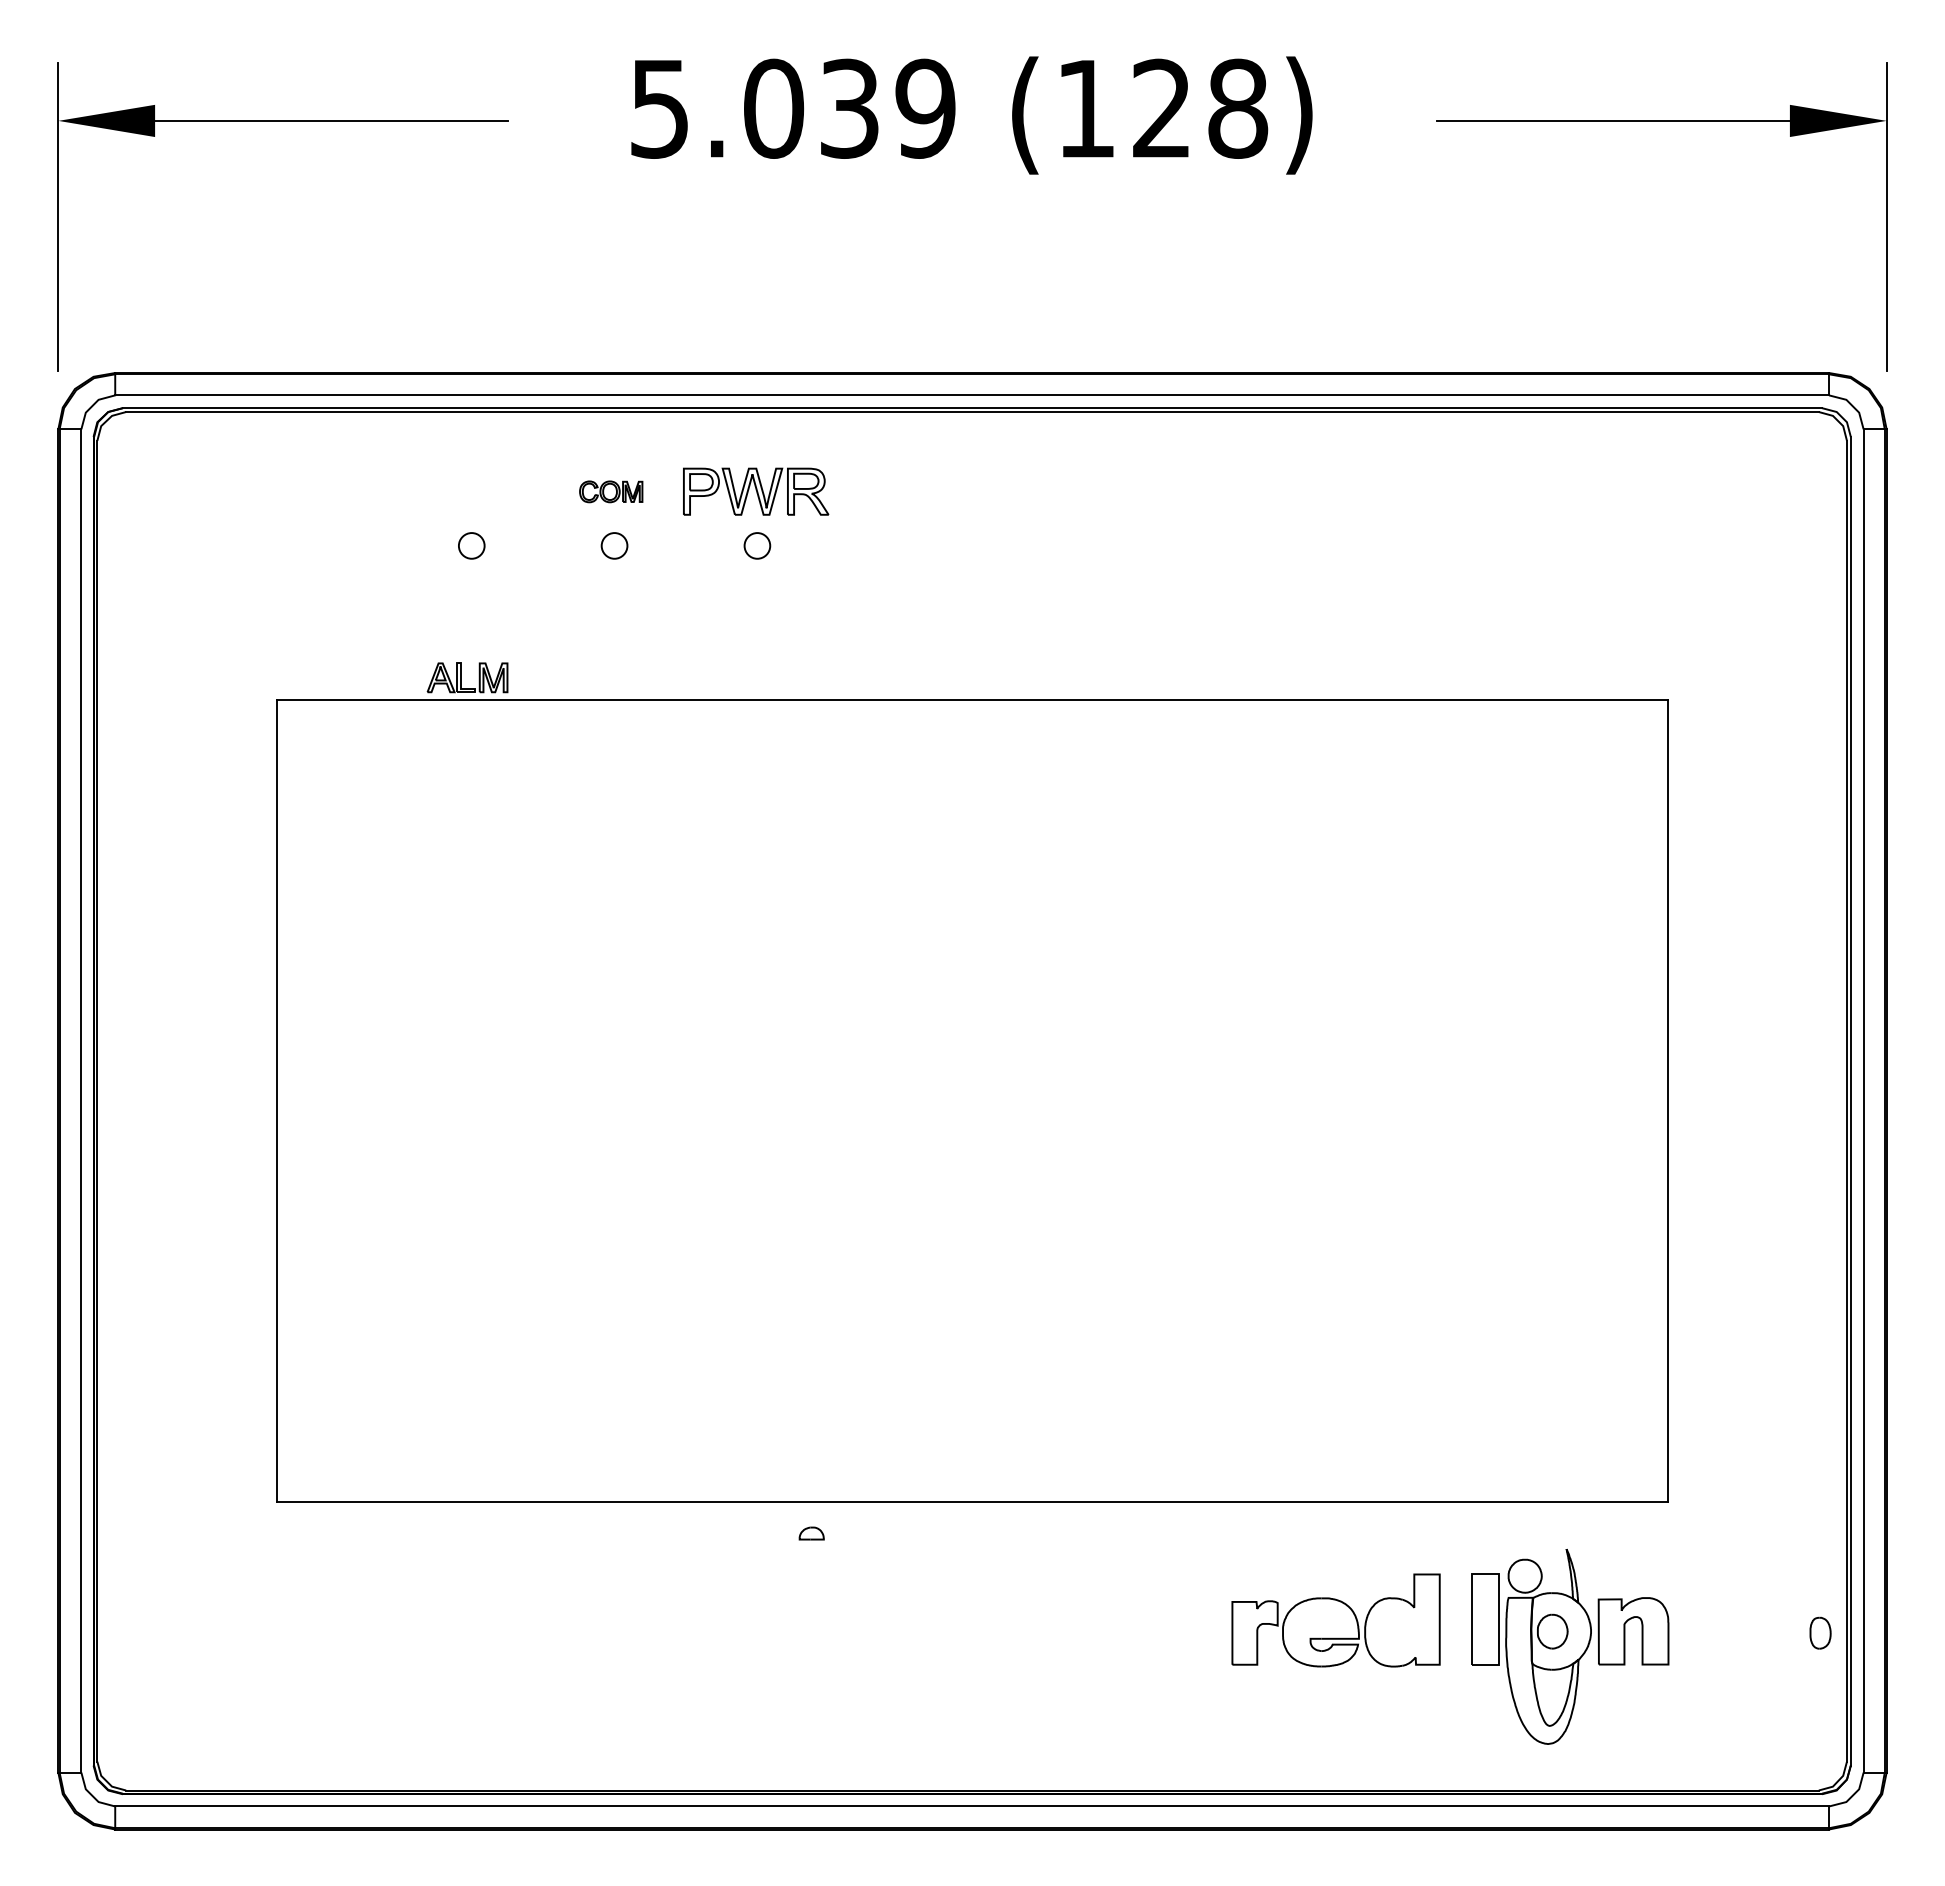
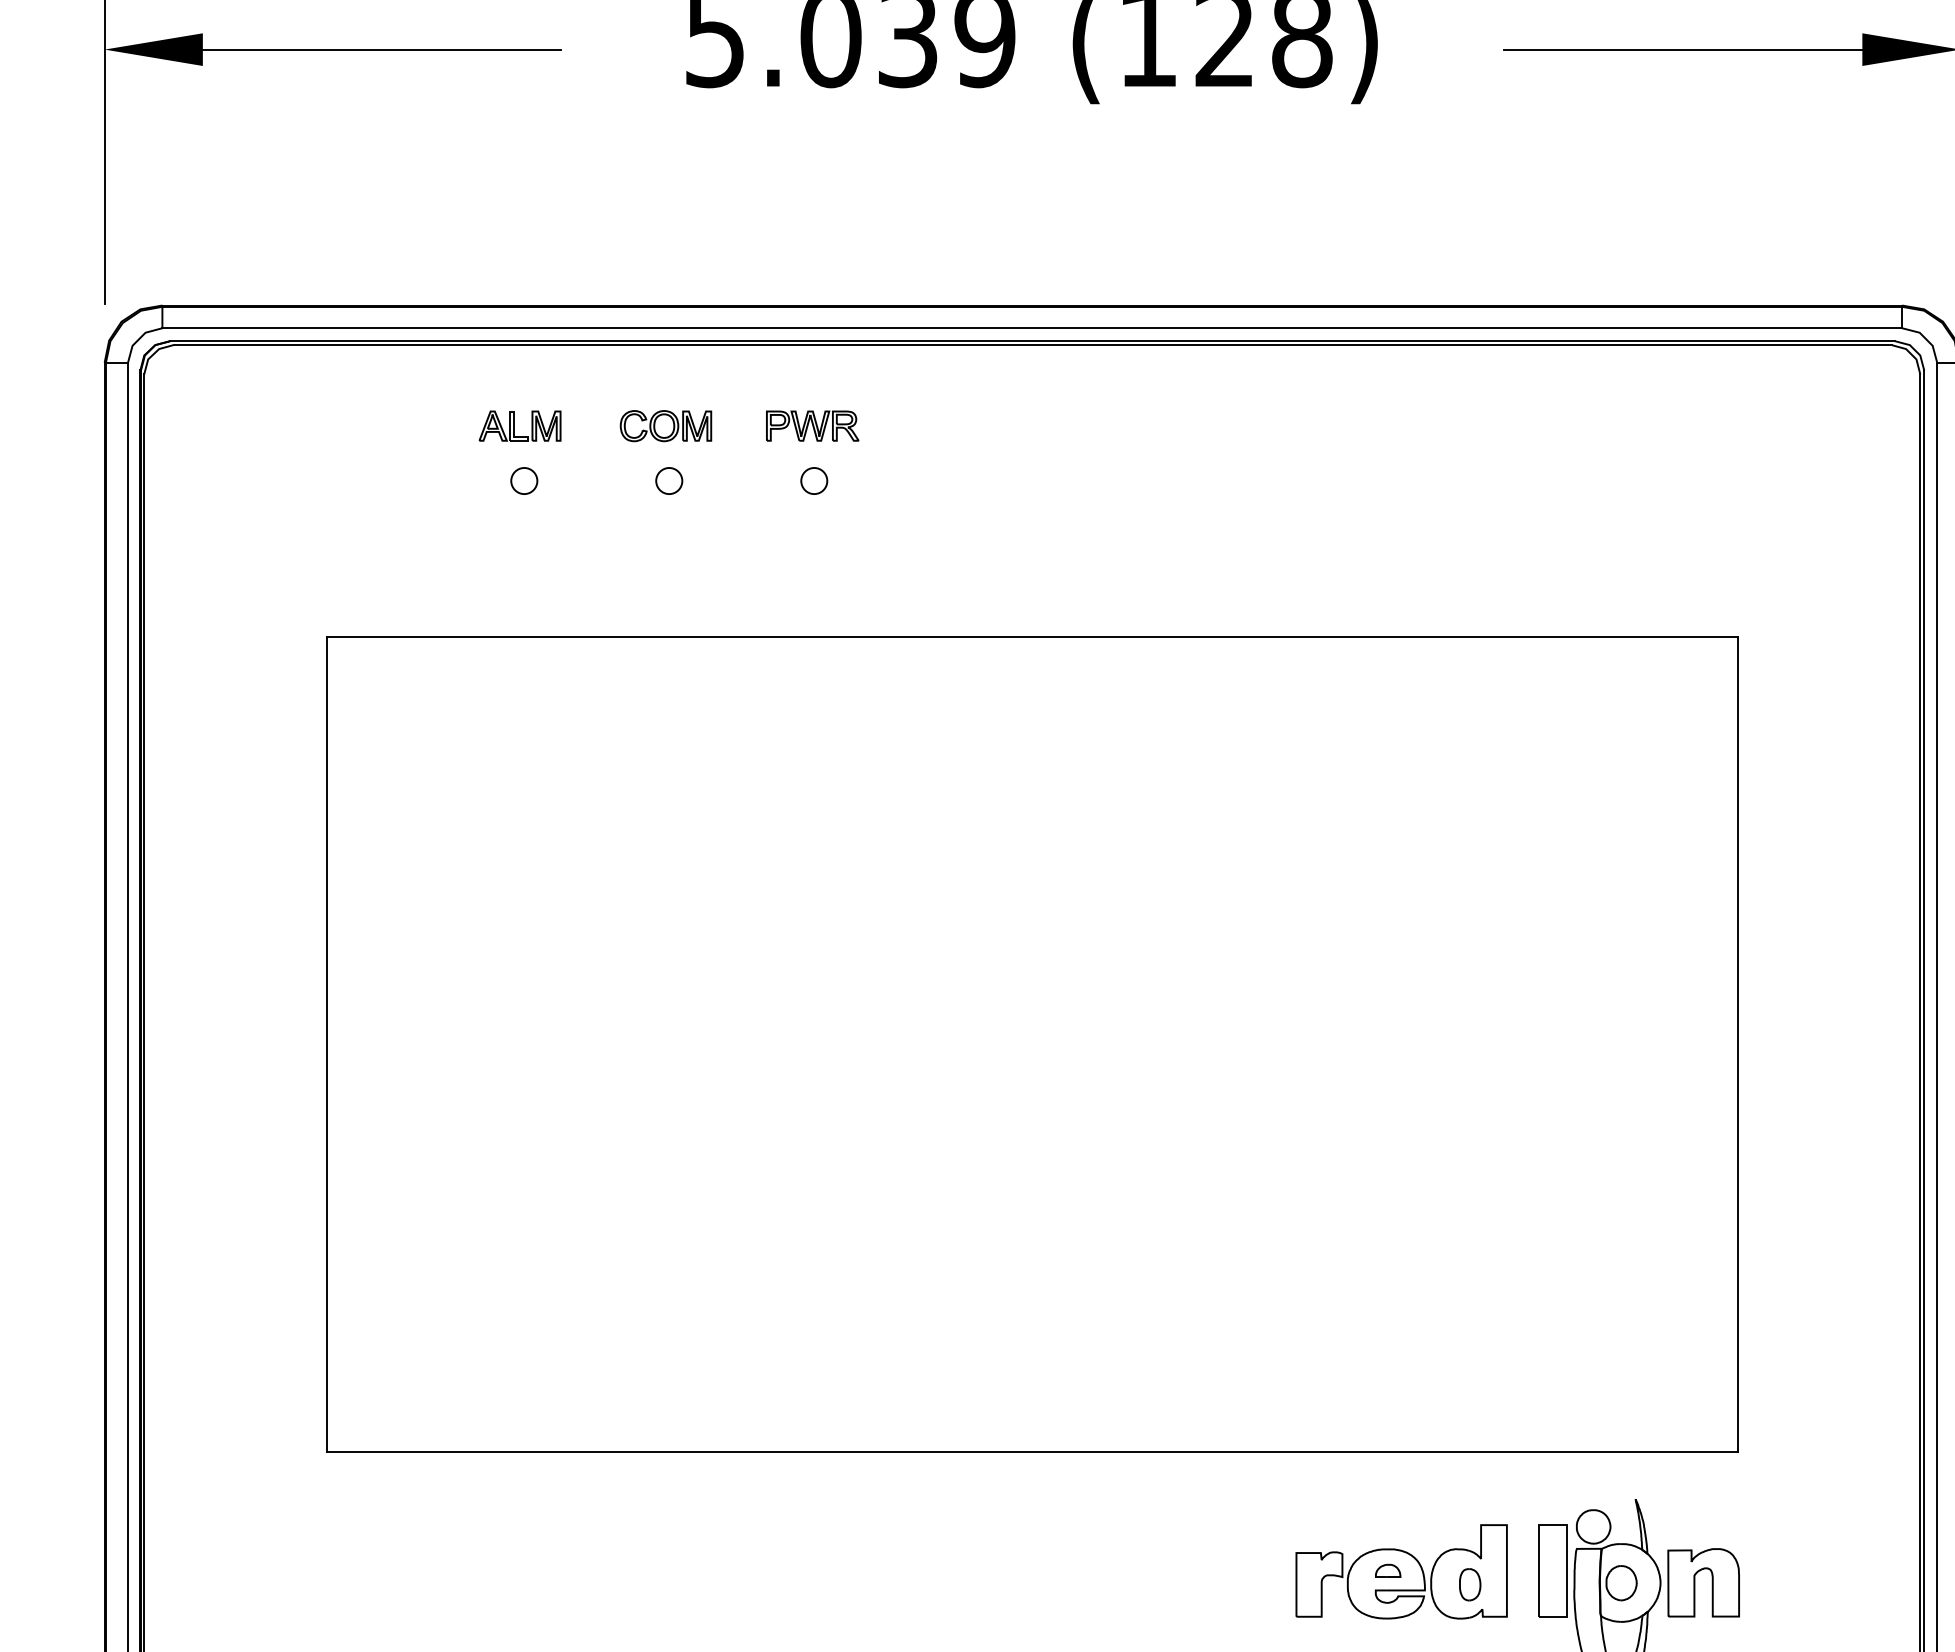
part: (610, 491) -> (665, 425), size x1.43
part: (755, 491) -> (812, 425), size x0.62
part: (467, 677) -> (519, 425), moved
part: (811, 1533) -> (1387, 1570), moved
part: (1820, 1632) -> (1470, 1584), moved

